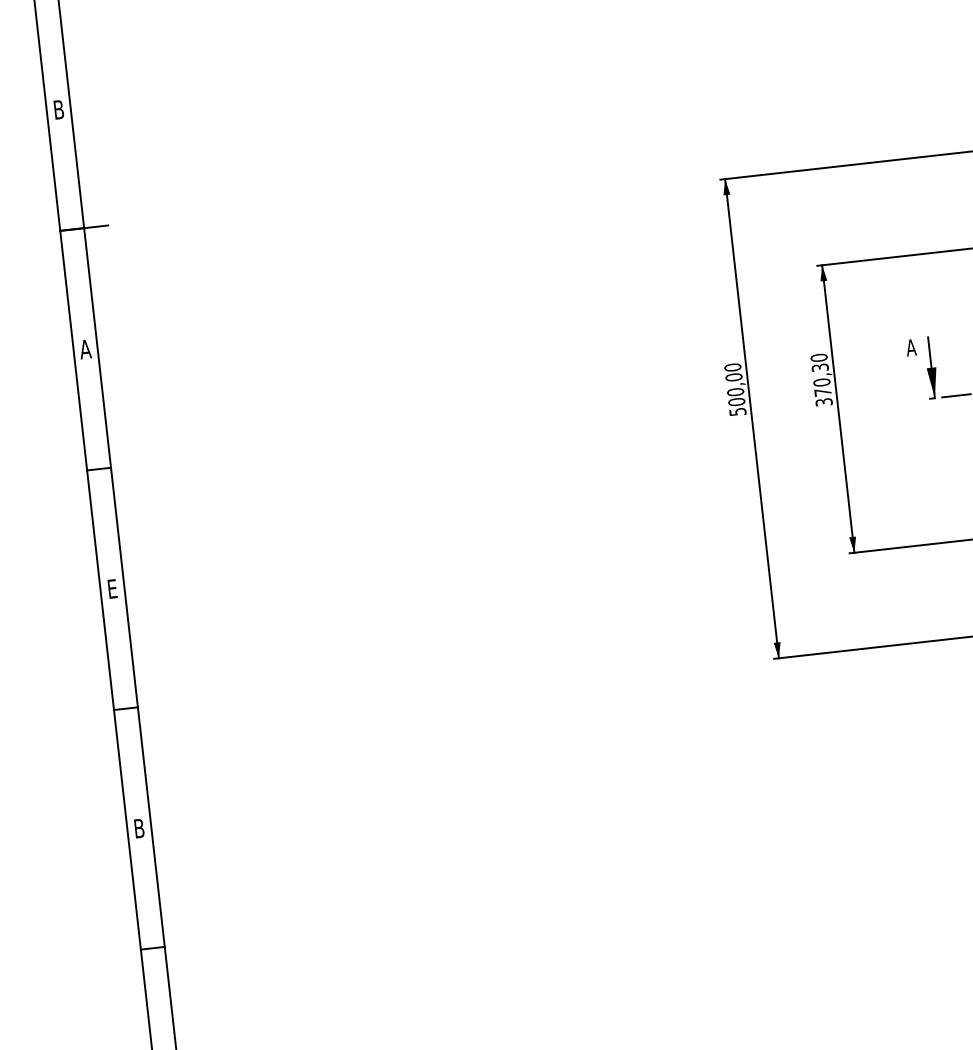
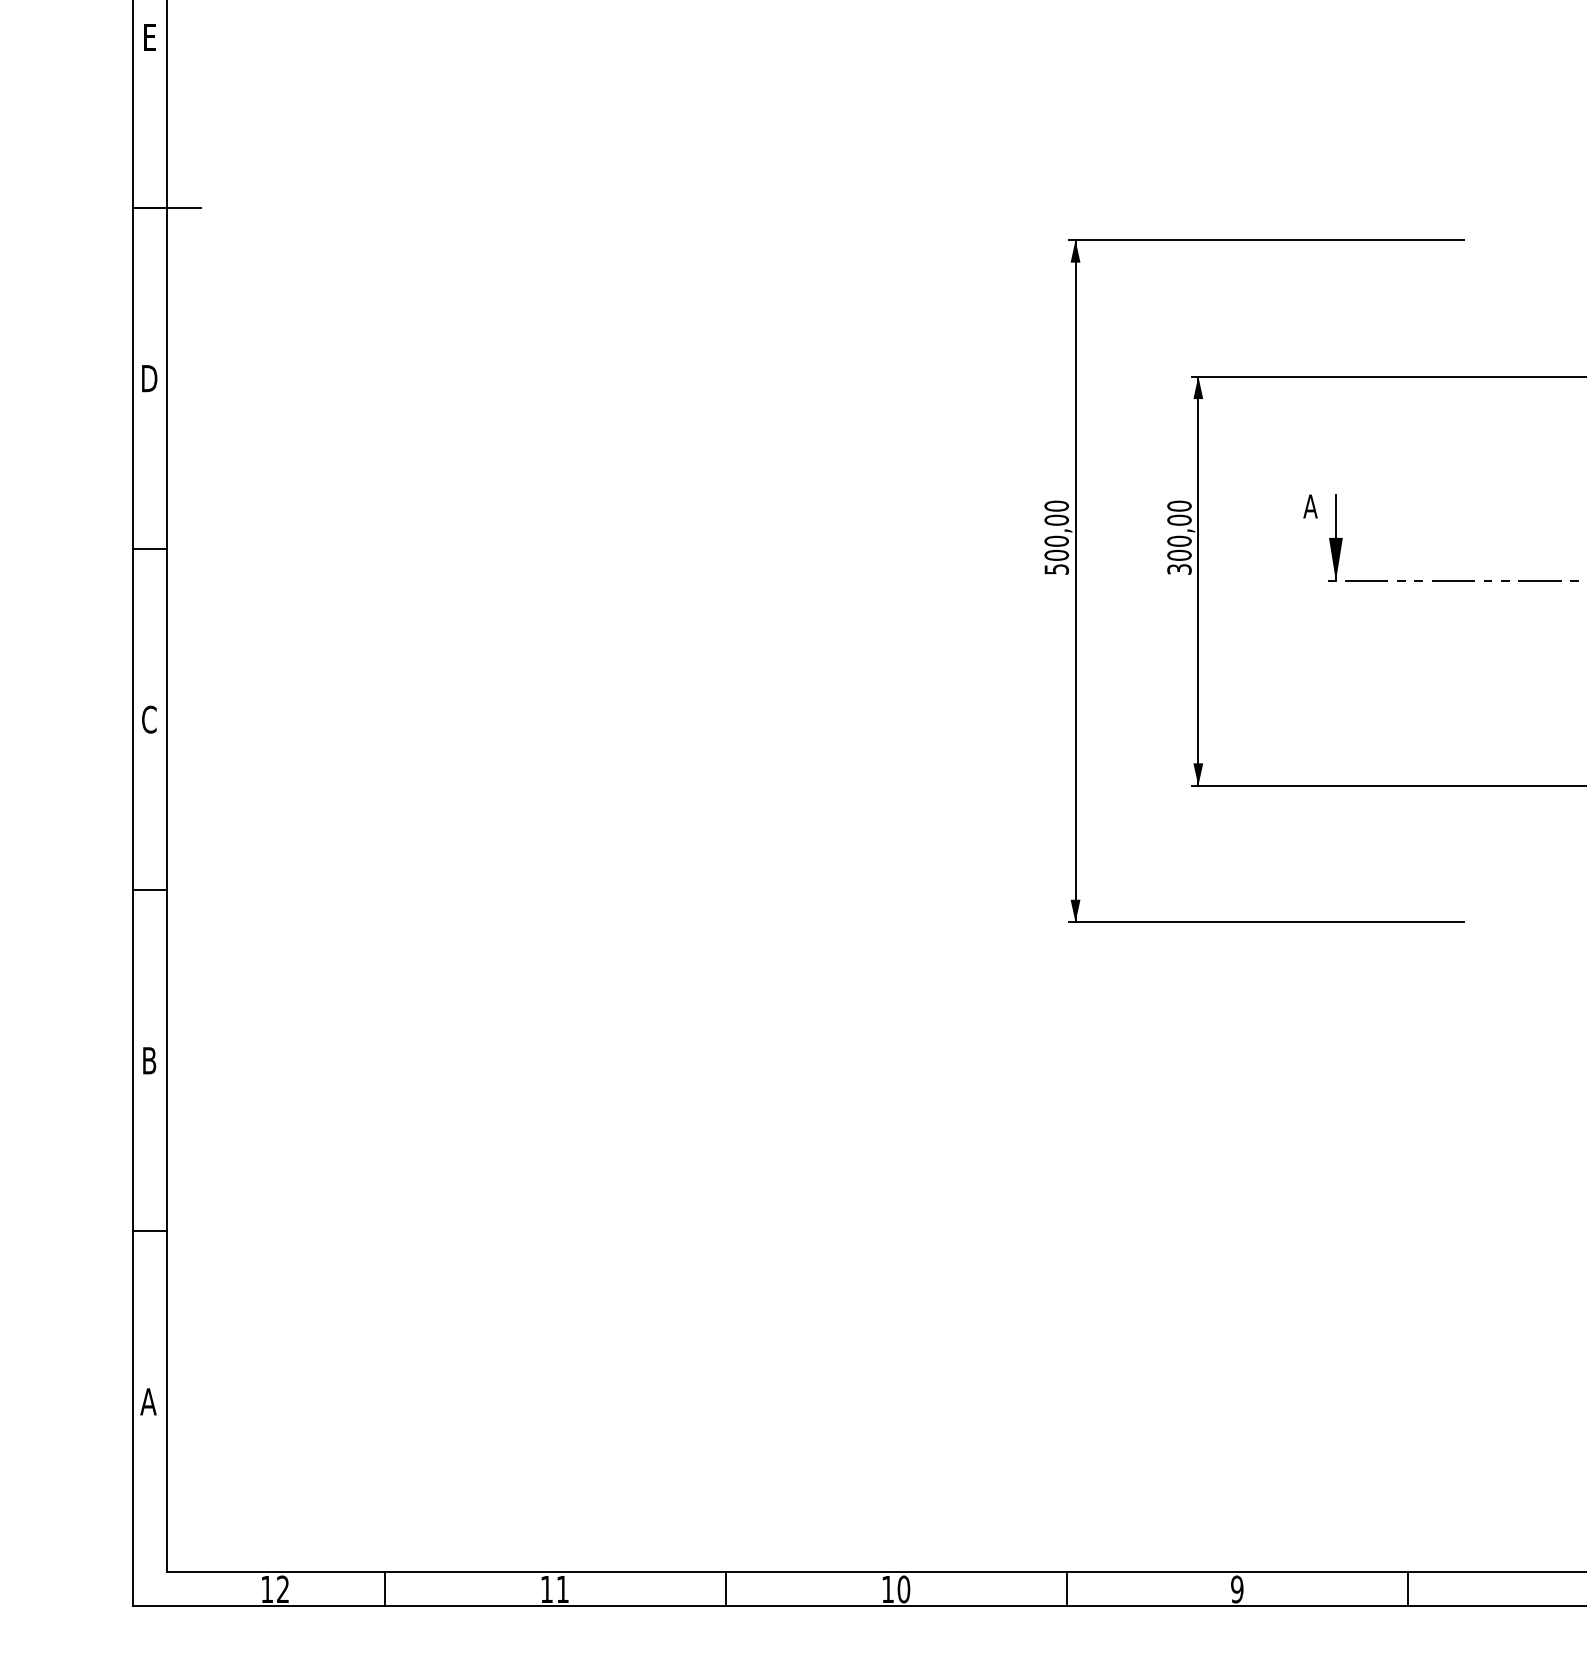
text: (58, 109) -> (149, 37), B -> E
text: (85, 349) -> (149, 378), A -> D
text: (821, 379) -> (1179, 537), 370,30 -> 300,00
text: (112, 588) -> (149, 719), E -> C

